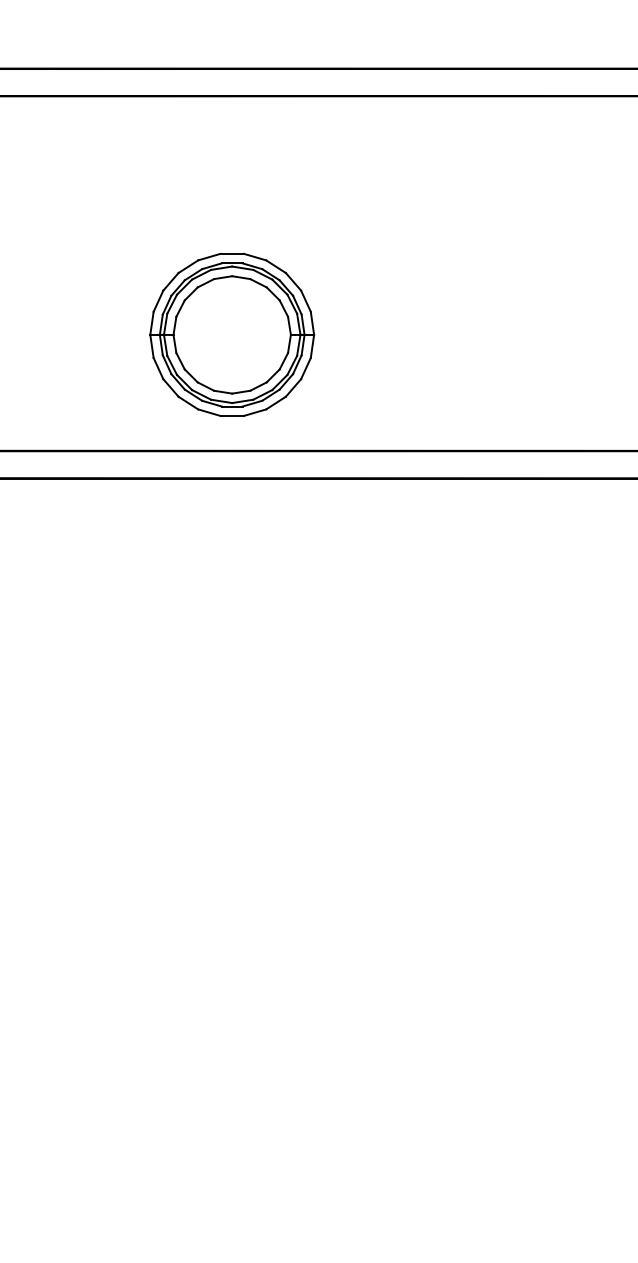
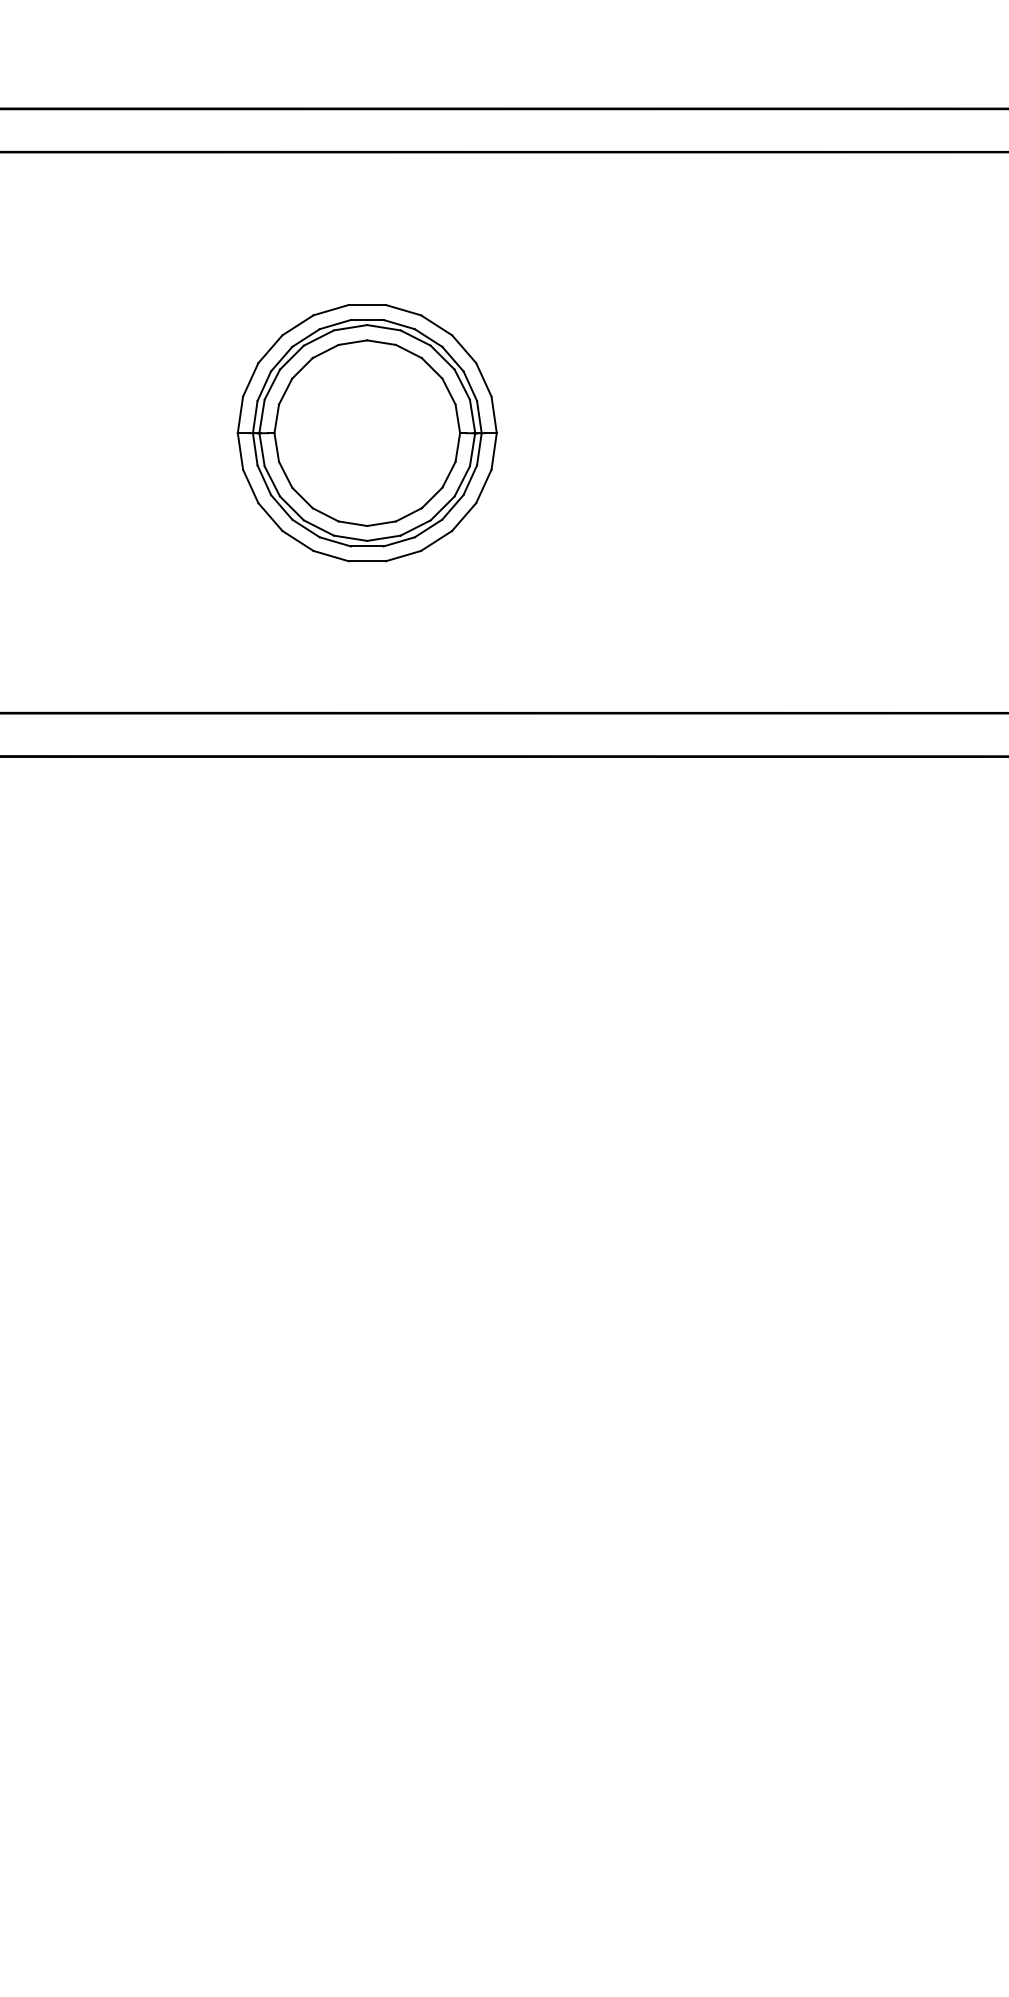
part: (232, 334) -> (367, 432), moved

